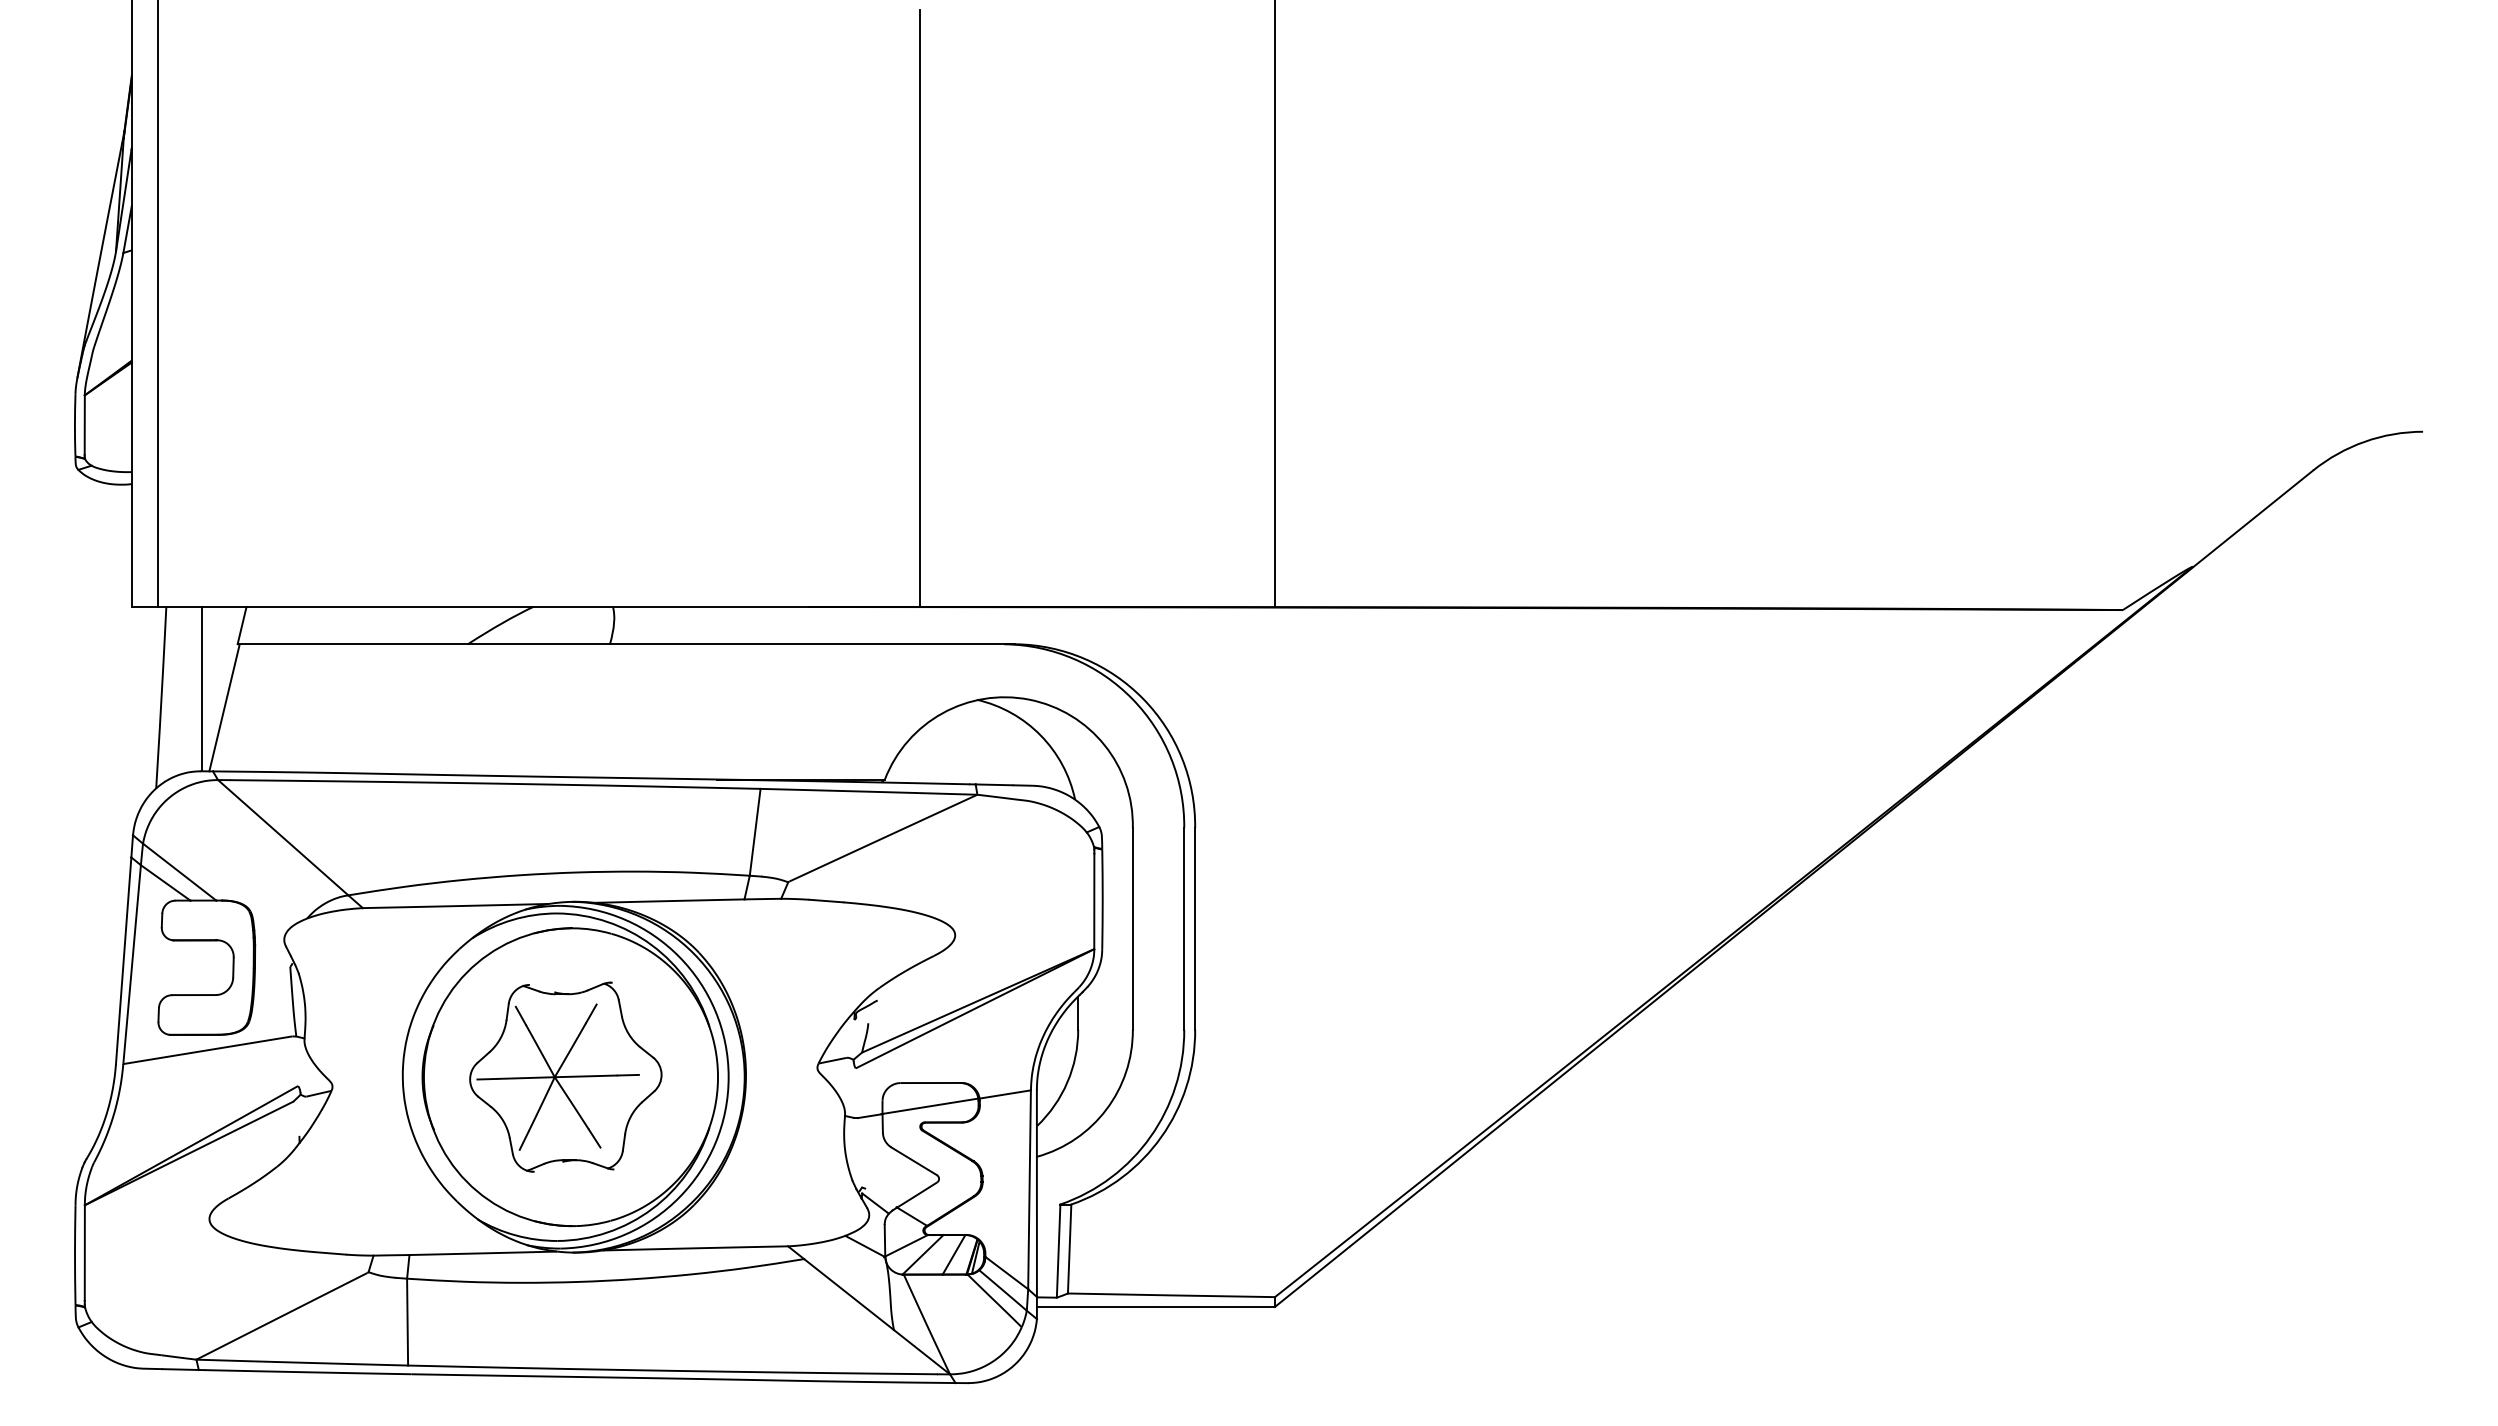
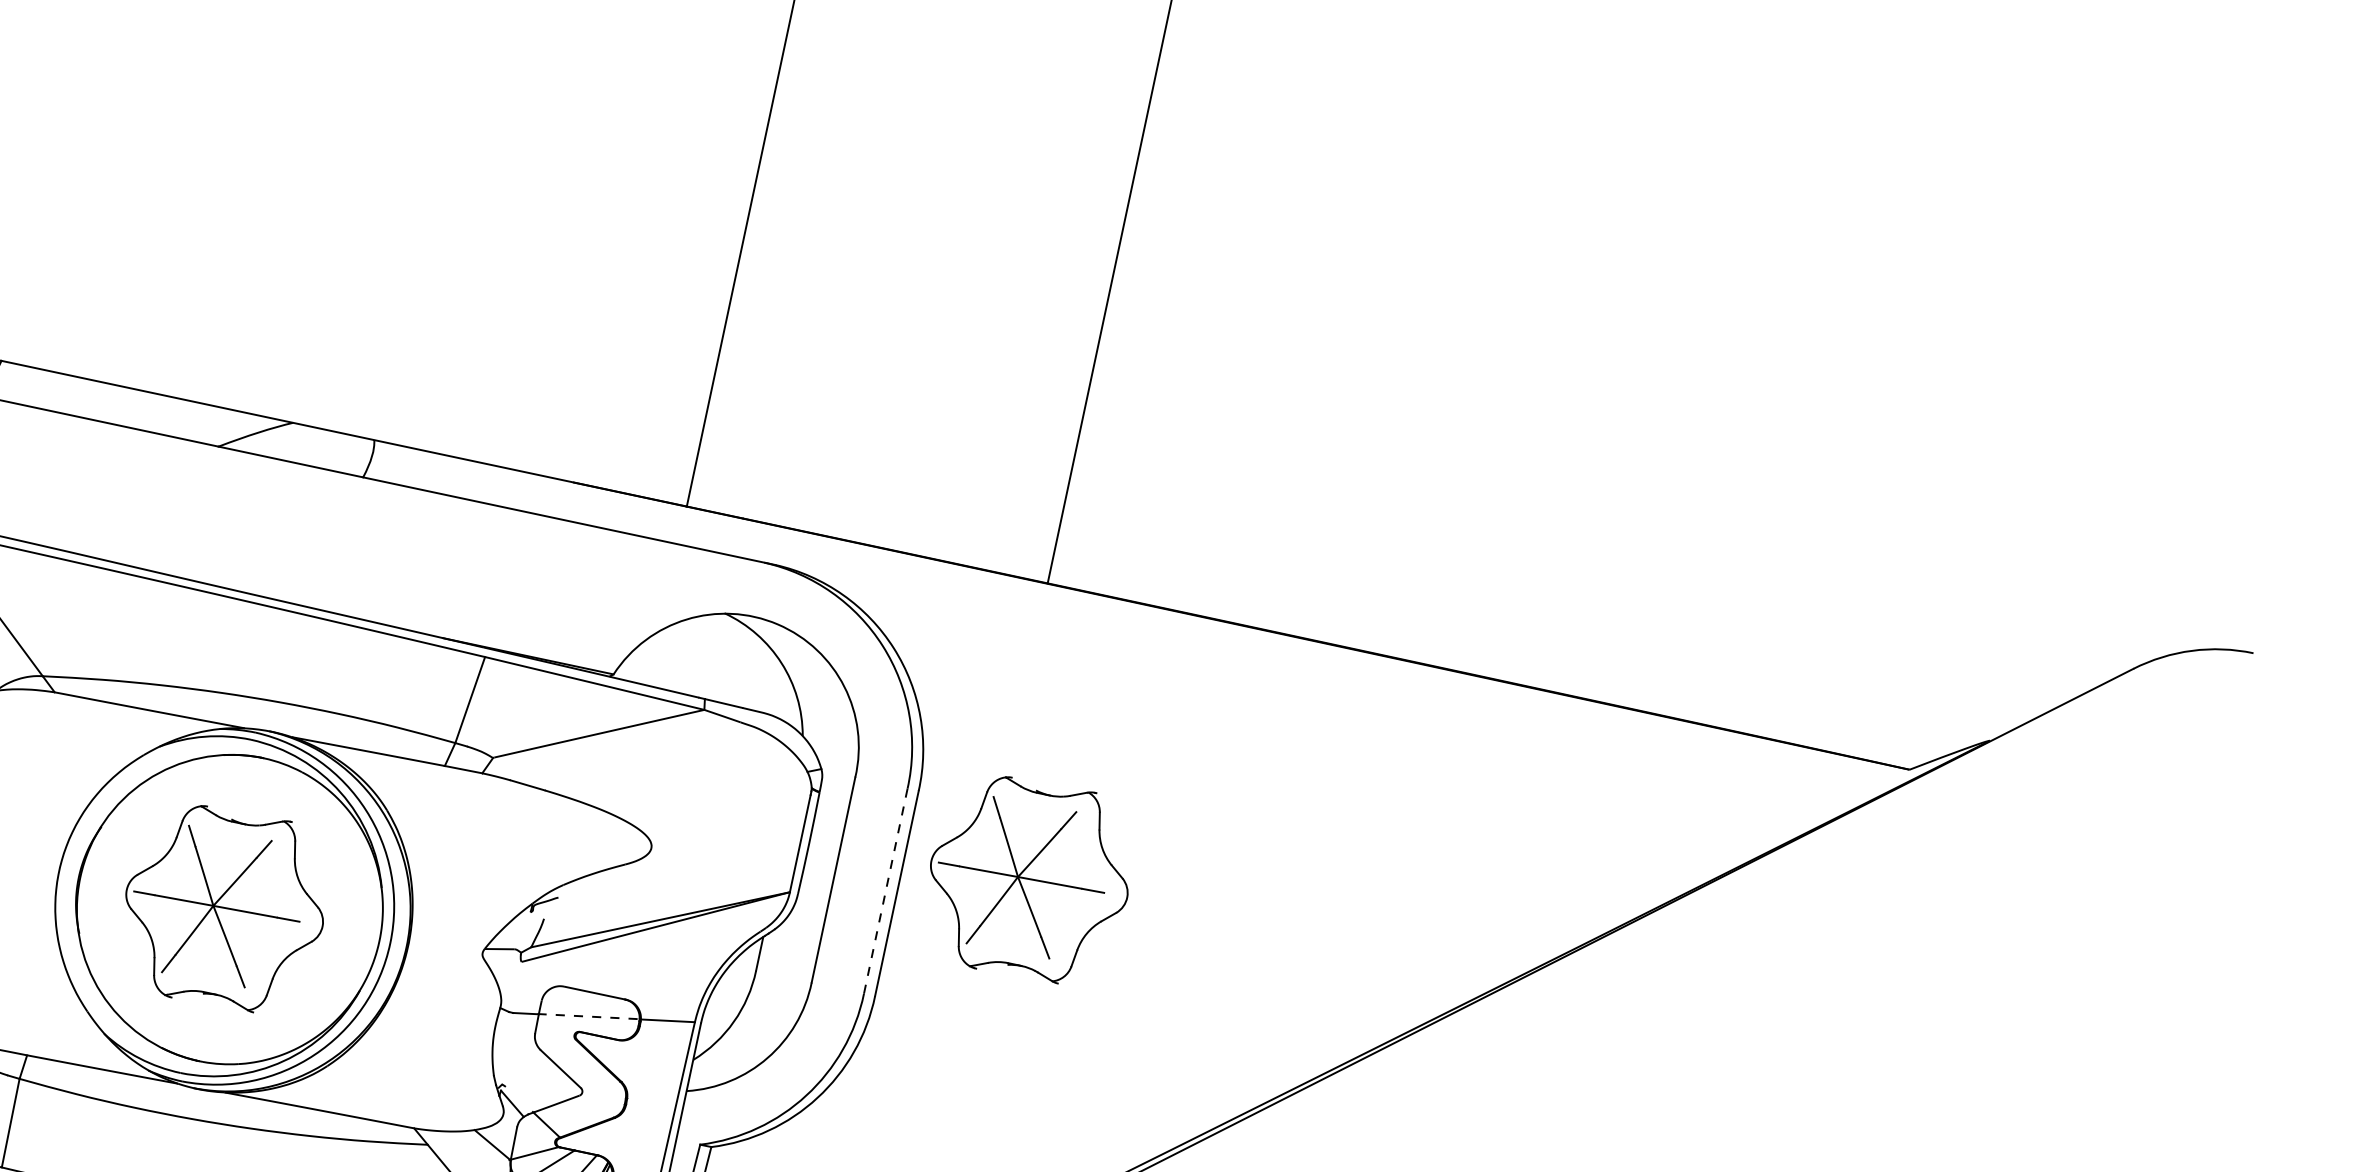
part: (1316, 888) -> (1029, 878), added
line: (1184, 928) -> (886, 890), solid -> dashed
line: (930, 1106) -> (589, 1016), solid -> dashed

